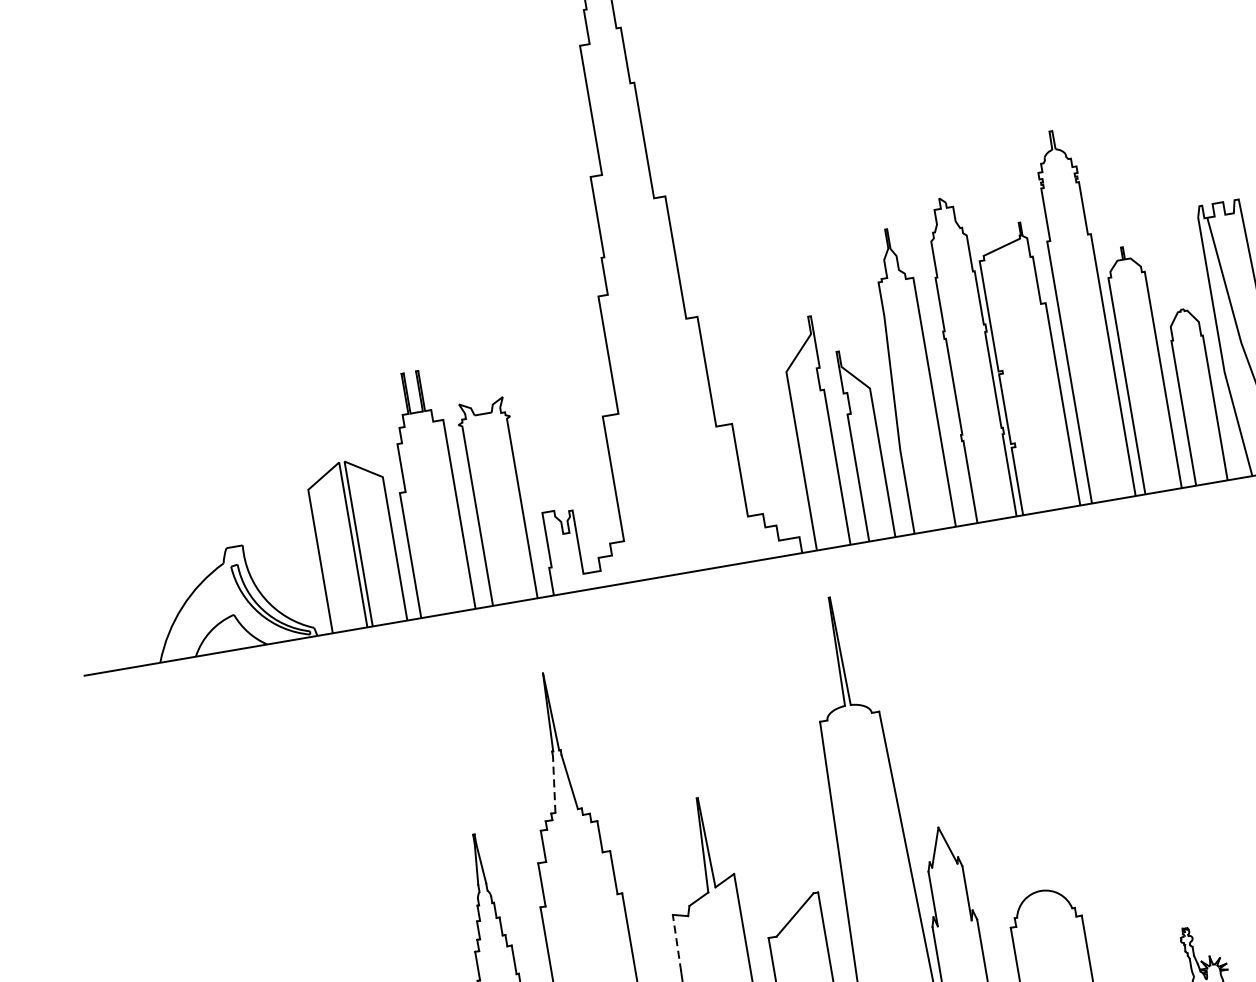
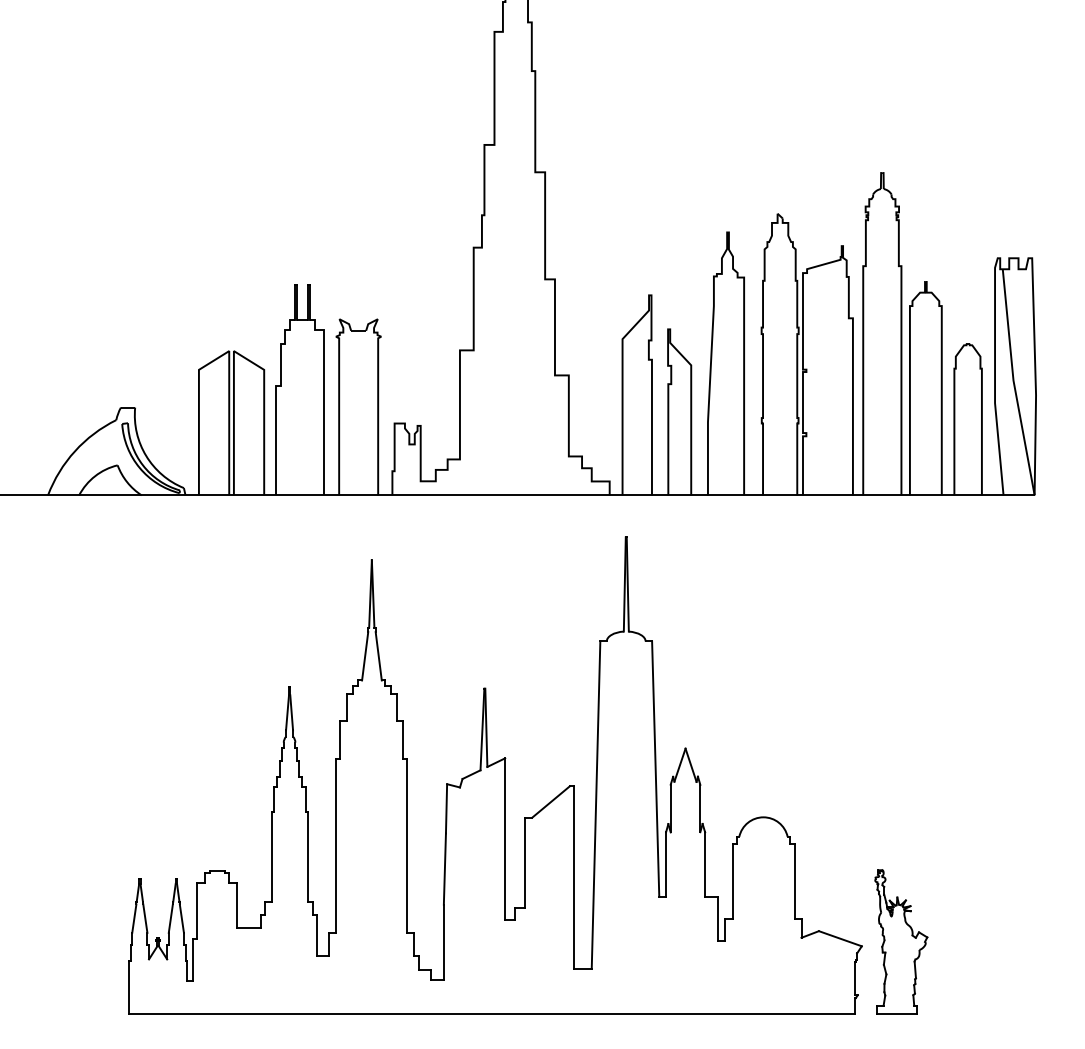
line: (554, 783) -> (365, 655), dashed -> solid
line: (676, 942) -> (446, 808), dashed -> solid

